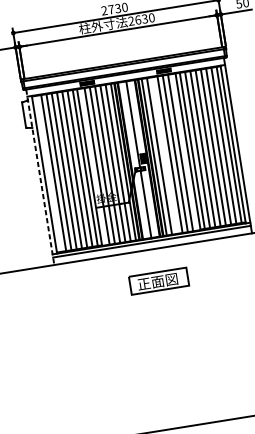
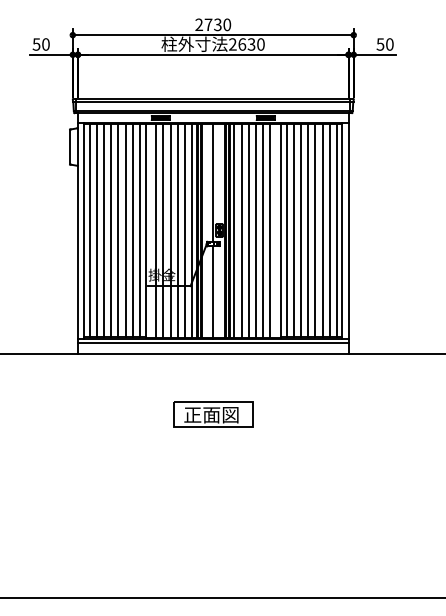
line: (164, 155) -> (248, 230), added
line: (48, 173) -> (89, 230), added
line: (39, 177) -> (77, 233), dashed -> solid
part: (159, 281) -> (213, 414), moved

